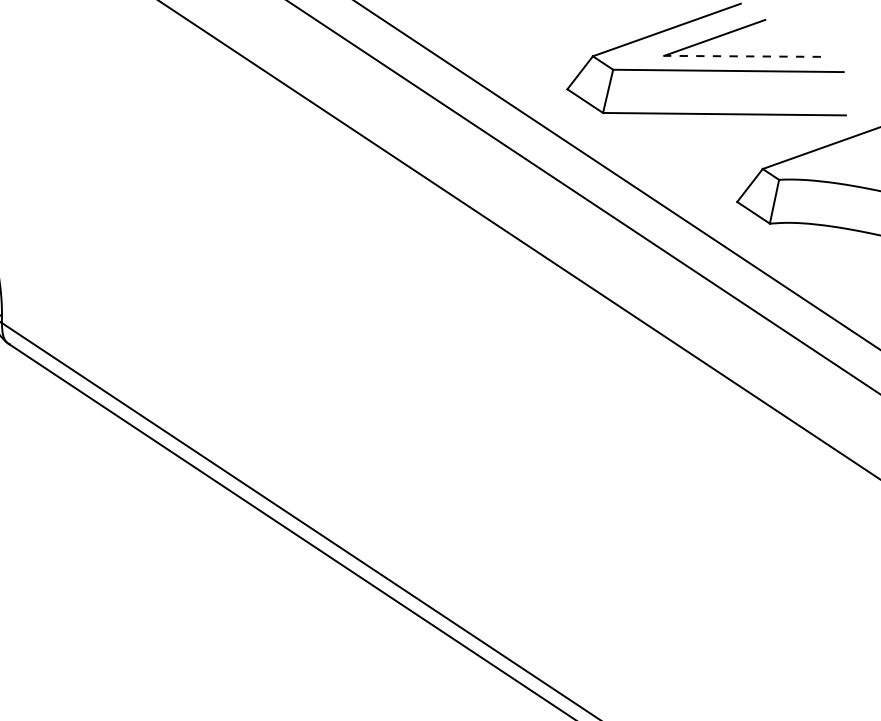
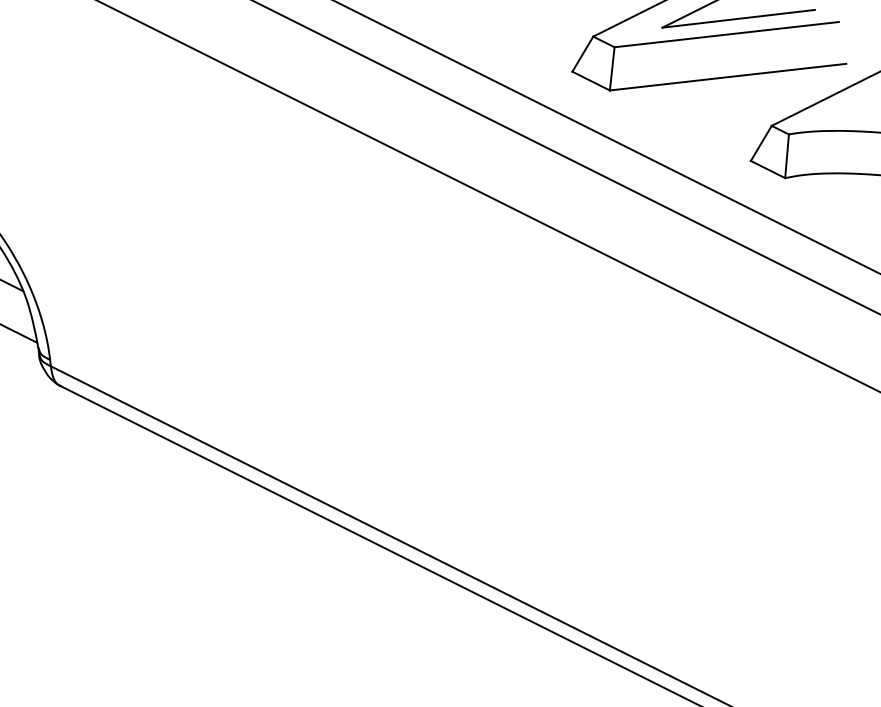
line: (742, 56) -> (738, 18), dashed -> solid

